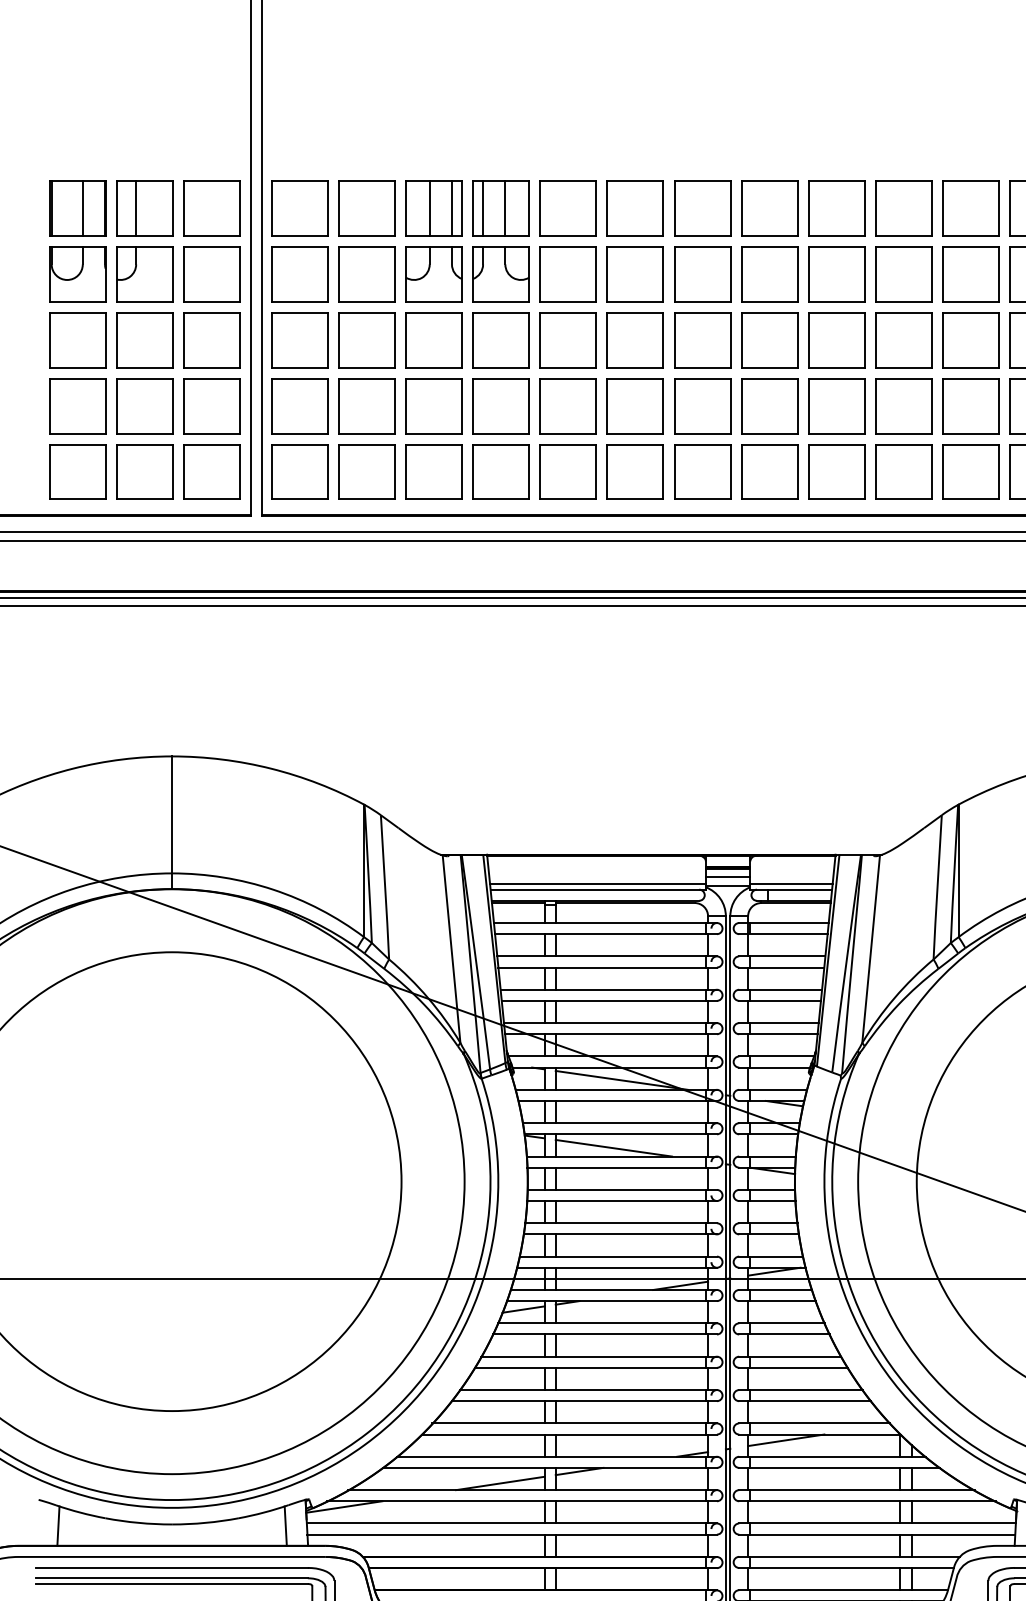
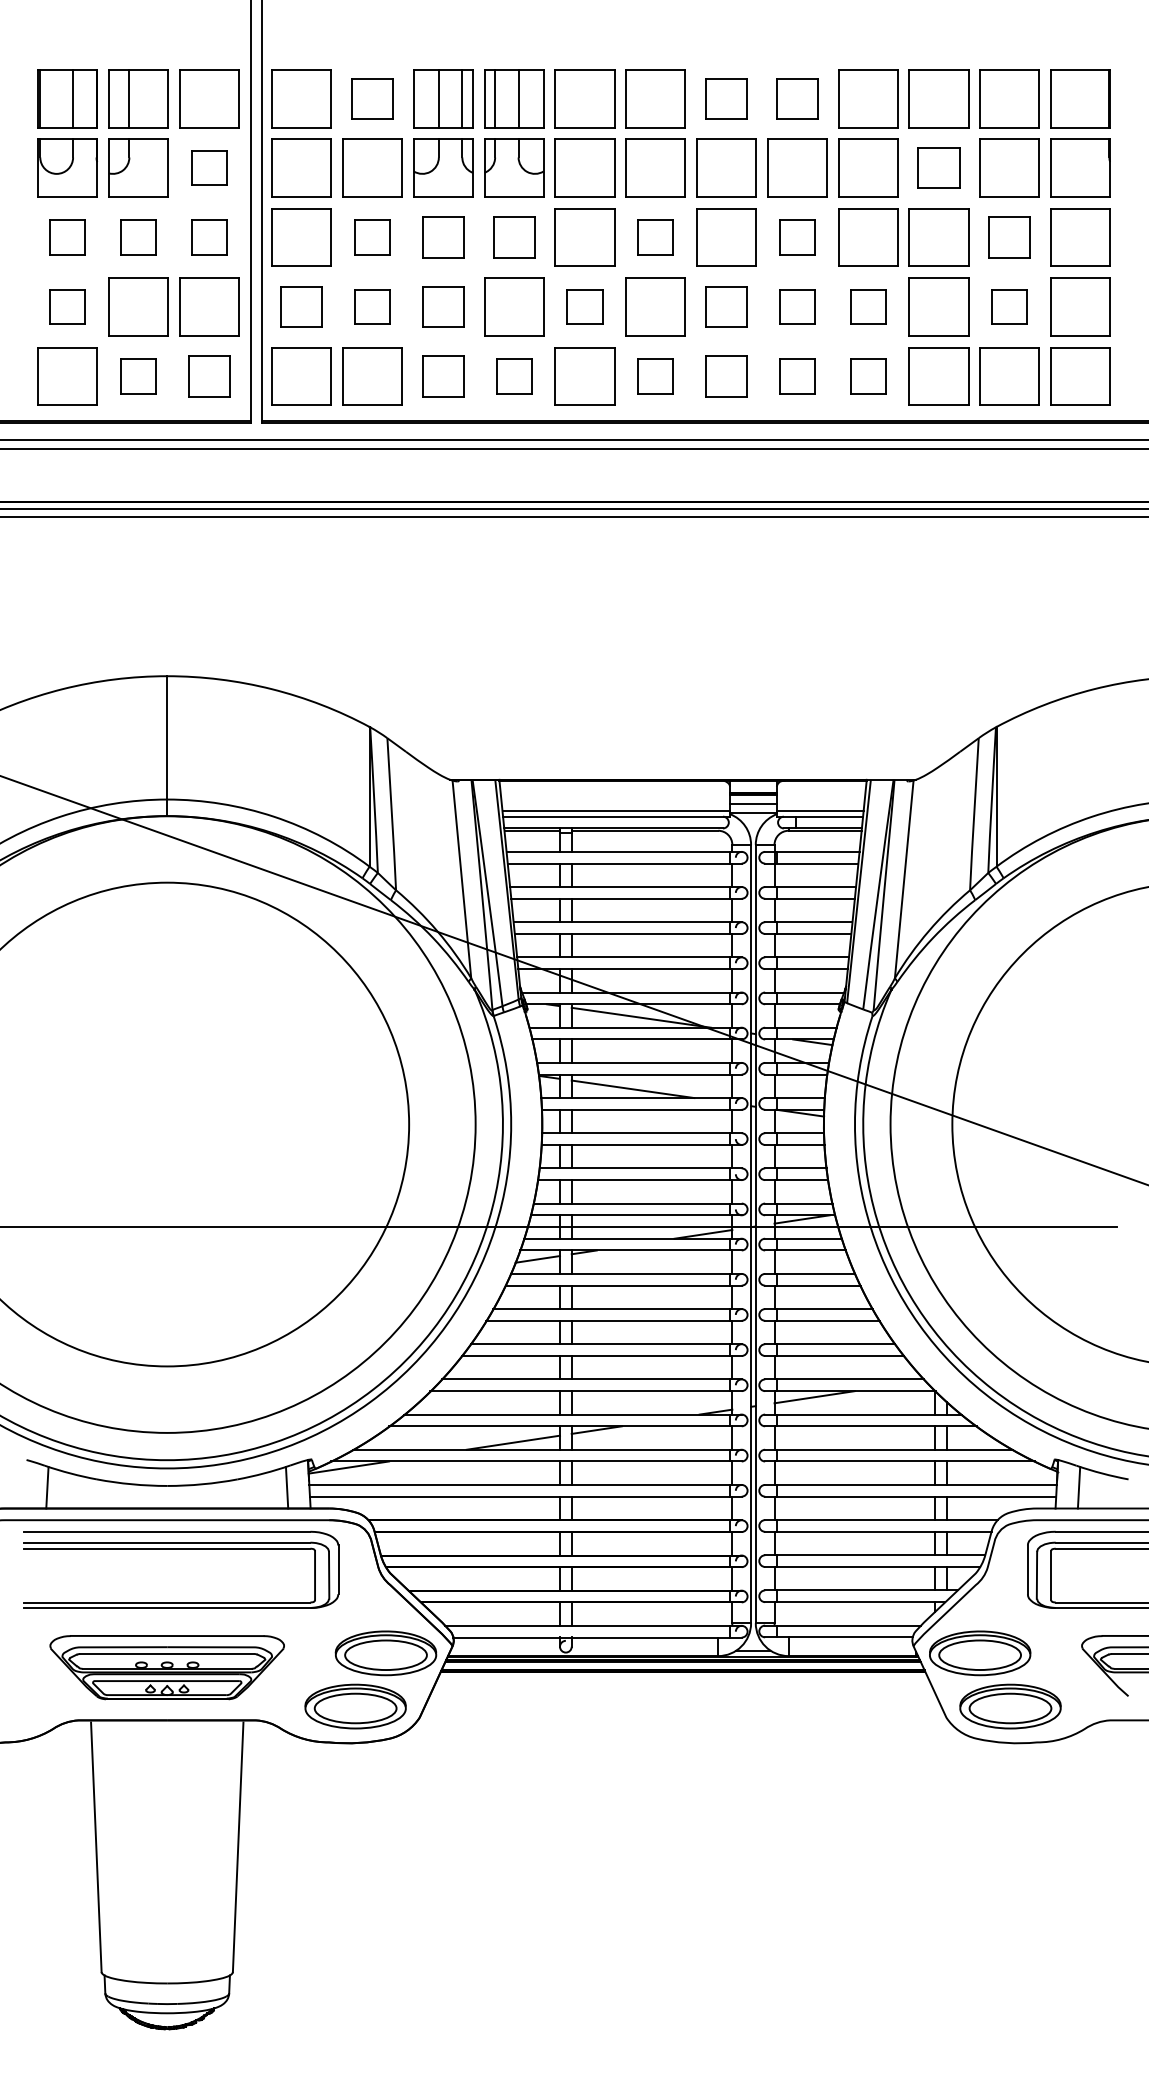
part: (366, 208) -> (372, 98), size x0.7
part: (702, 208) -> (726, 98), size x0.7
part: (769, 208) -> (797, 98), size x0.7
part: (212, 273) -> (209, 167), size x0.6
part: (903, 273) -> (938, 167), size x0.7
part: (77, 340) -> (67, 237), size x0.6
part: (144, 340) -> (138, 237), size x0.6
part: (212, 340) -> (209, 237), size x0.6
part: (366, 340) -> (372, 237), size x0.6
part: (434, 340) -> (443, 237), size x0.7
part: (501, 340) -> (514, 237), size x0.7
part: (635, 340) -> (655, 237), size x0.6
part: (769, 340) -> (797, 237), size x0.6
part: (970, 340) -> (1009, 237), size x0.7
part: (77, 405) -> (67, 306), size x0.6
part: (299, 405) -> (301, 306), size x0.7
part: (366, 405) -> (372, 306), size x0.6
part: (434, 405) -> (443, 306), size x0.7
part: (567, 405) -> (584, 306), size x0.6
part: (702, 405) -> (726, 306), size x0.7
part: (769, 405) -> (797, 306), size x0.6
part: (837, 405) -> (868, 306), size x0.6
part: (970, 405) -> (1009, 306), size x0.6
part: (144, 472) -> (138, 376), size x0.6
part: (212, 472) -> (209, 376), size x0.7
part: (434, 472) -> (443, 376), size x0.7
part: (501, 472) -> (514, 376), size x0.6
part: (635, 472) -> (655, 376), size x0.6
part: (702, 472) -> (726, 376), size x0.7
part: (769, 472) -> (797, 376), size x0.6
part: (837, 472) -> (868, 376), size x0.6

